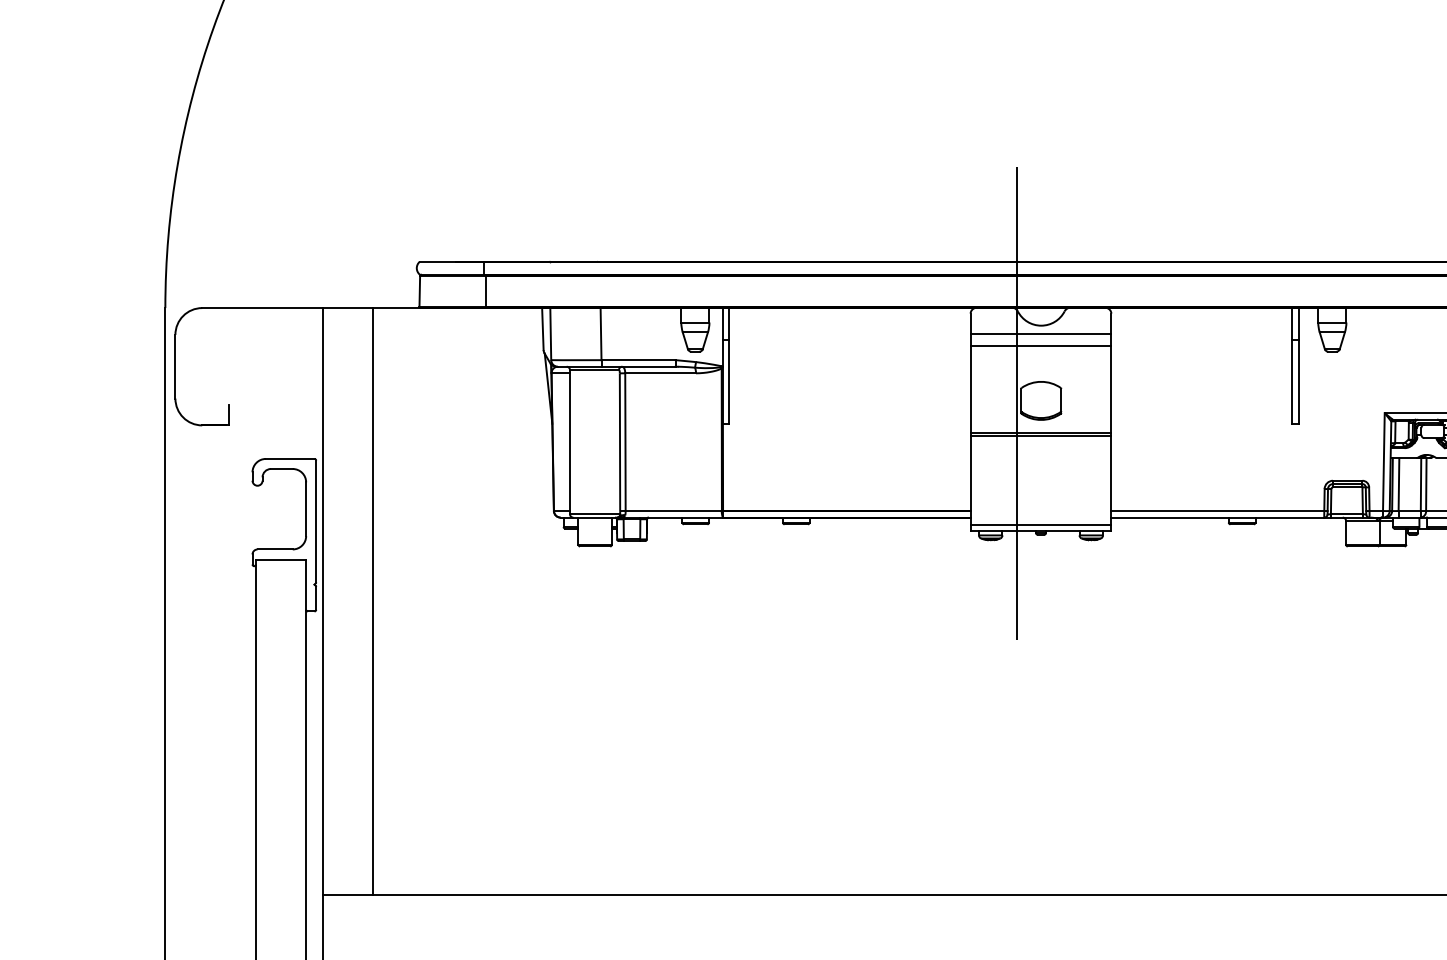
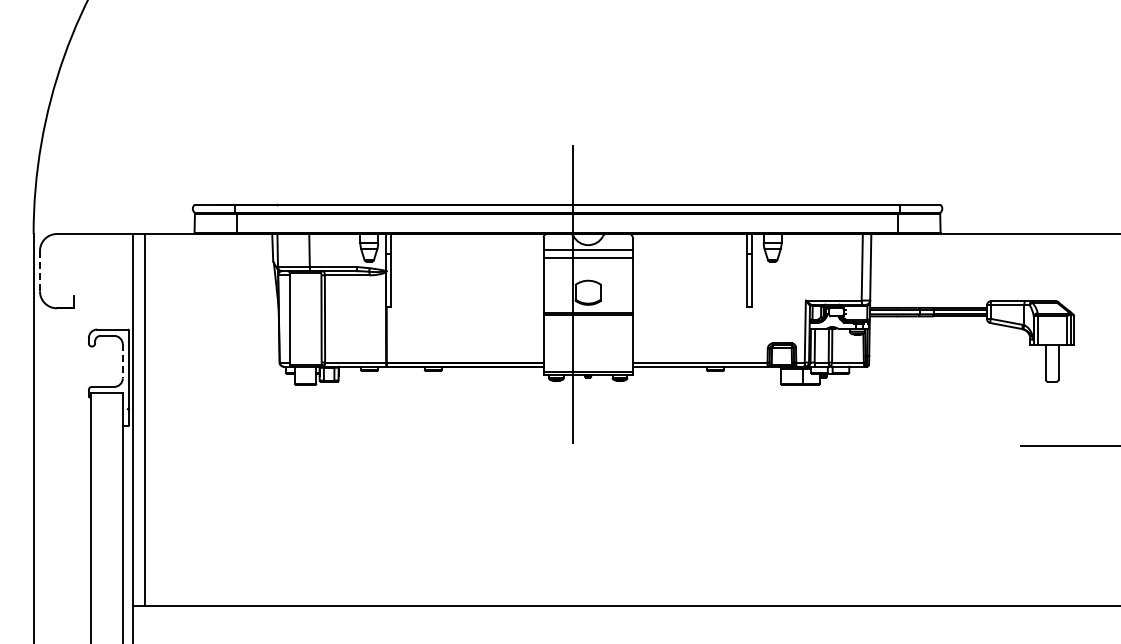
line: (174, 367) -> (39, 271), solid -> dashed
line: (305, 509) -> (122, 361), solid -> dashed
line: (373, 600) -> (145, 419), moved

